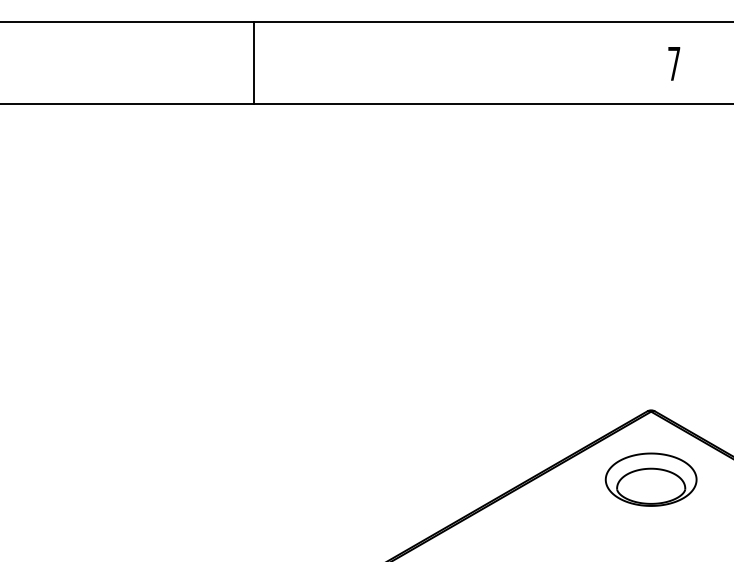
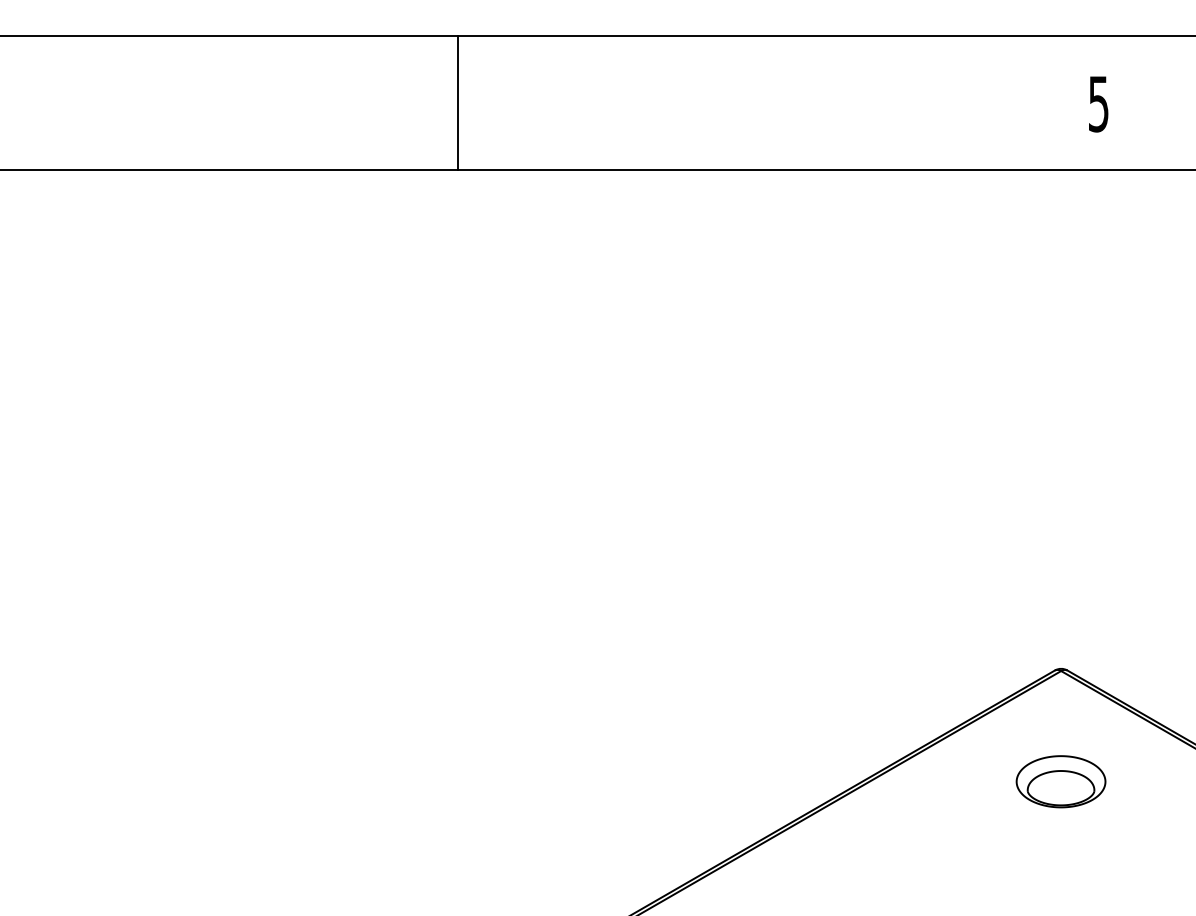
line: (254, 63) -> (458, 103), moved
text: (674, 64) -> (1099, 105), 7 -> 5
part: (650, 479) -> (1060, 781), size x0.6

